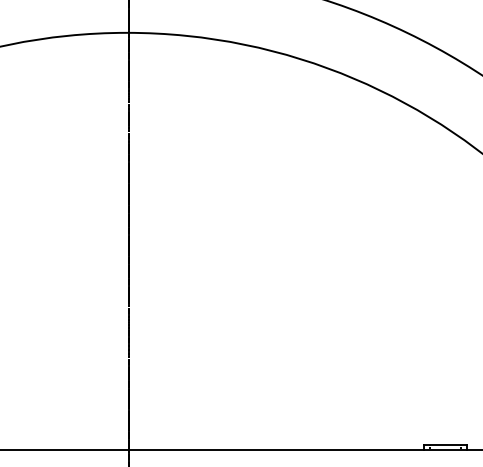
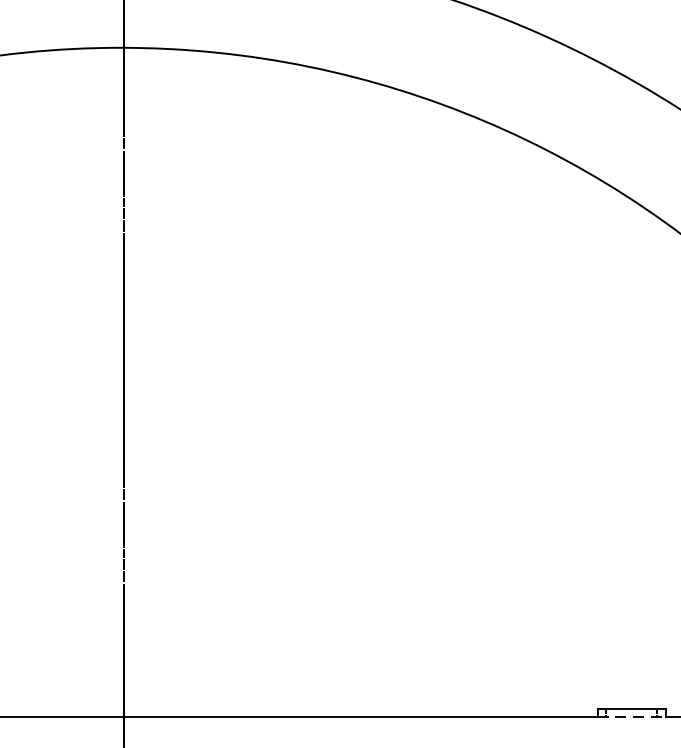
line: (445, 449) -> (631, 716), solid -> dashed

